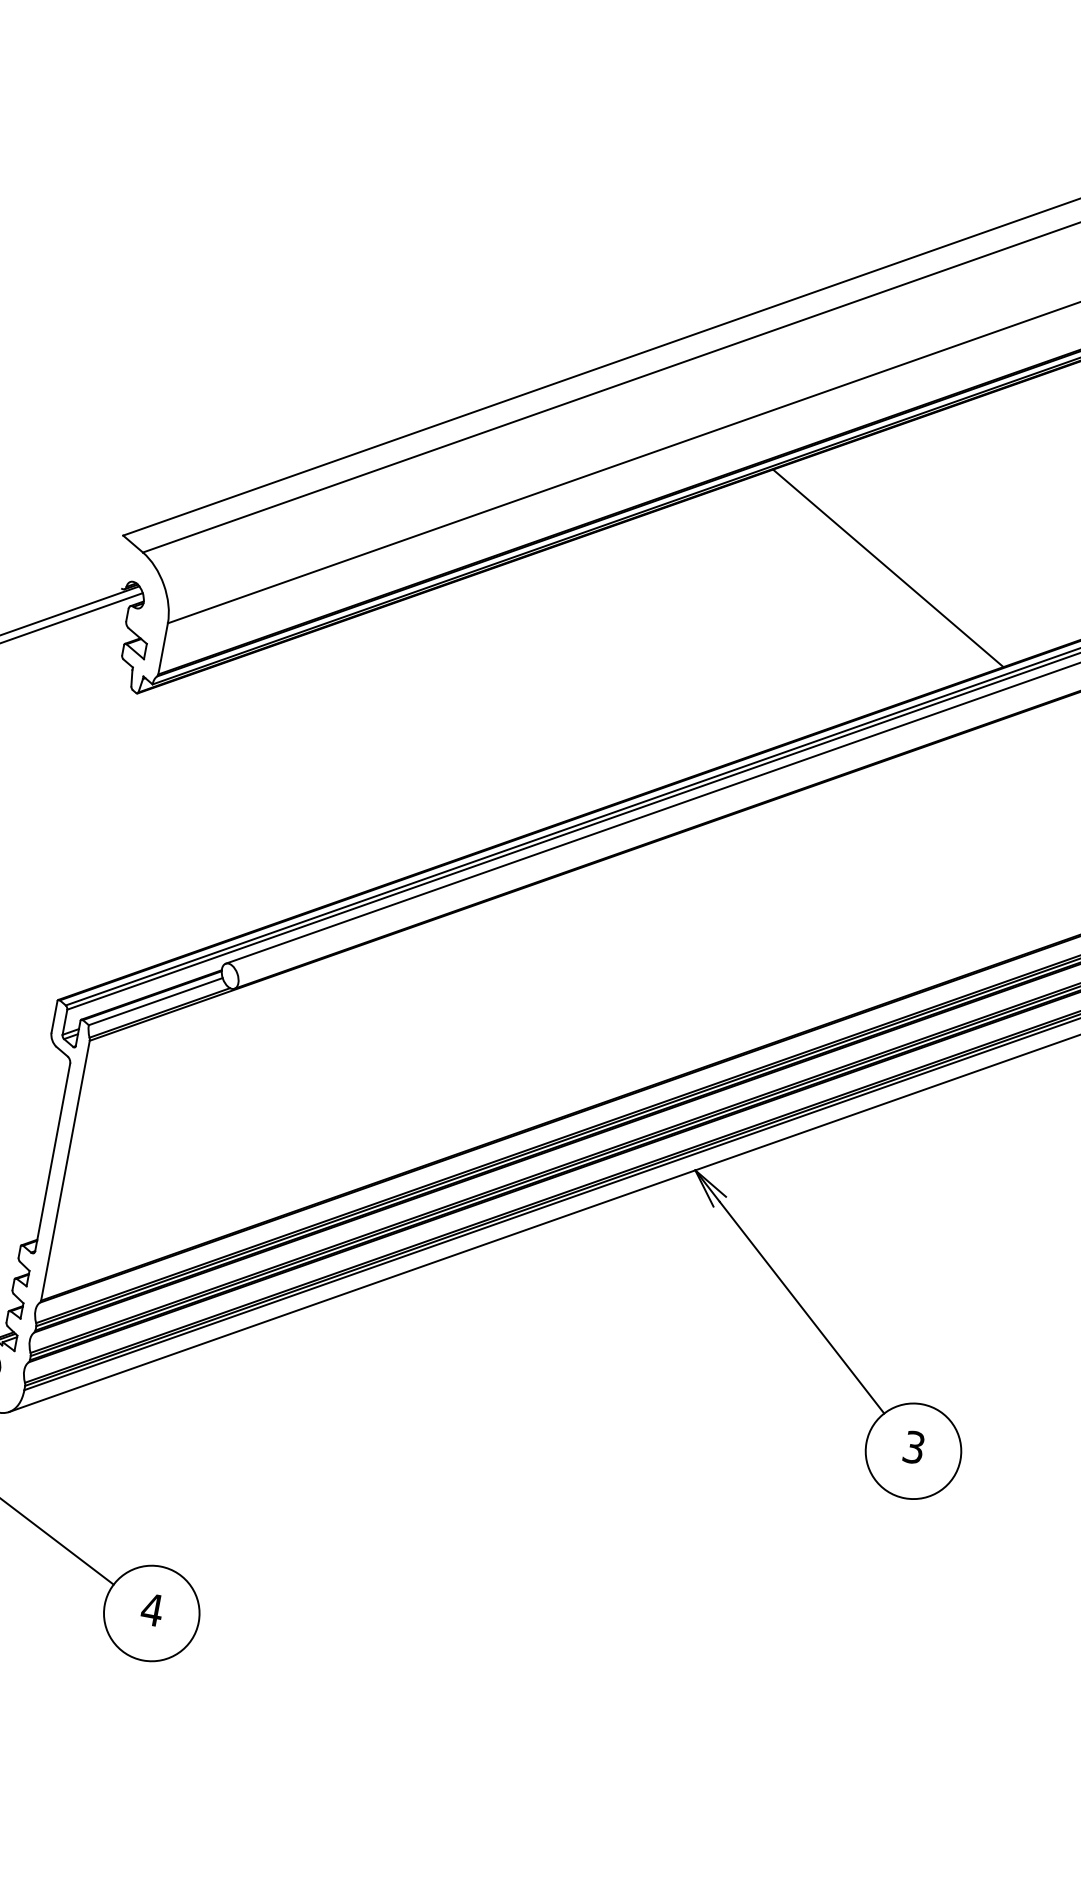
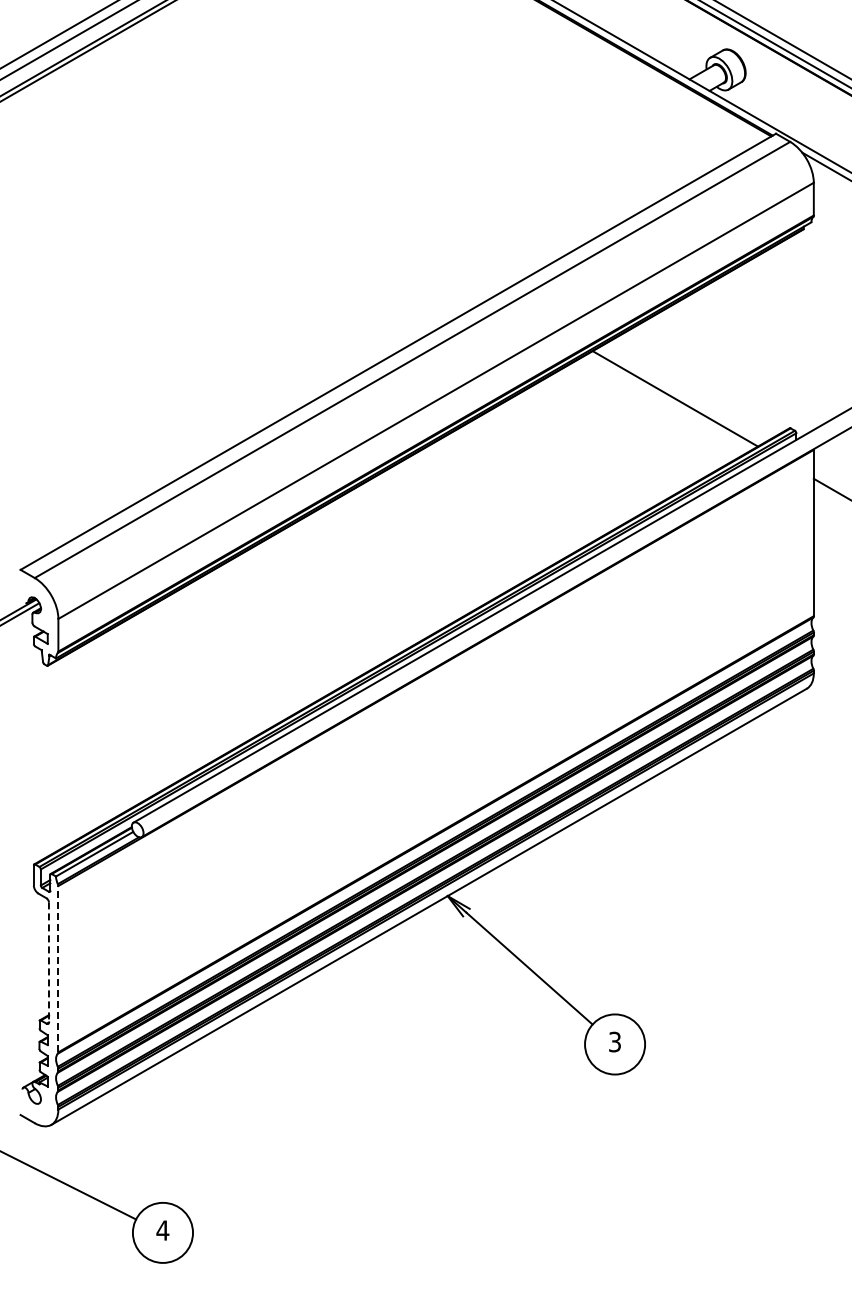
line: (887, 567) -> (496, 501), removed
line: (51, 1157) -> (48, 962), solid -> dashed
line: (65, 1169) -> (58, 968), solid -> dashed

